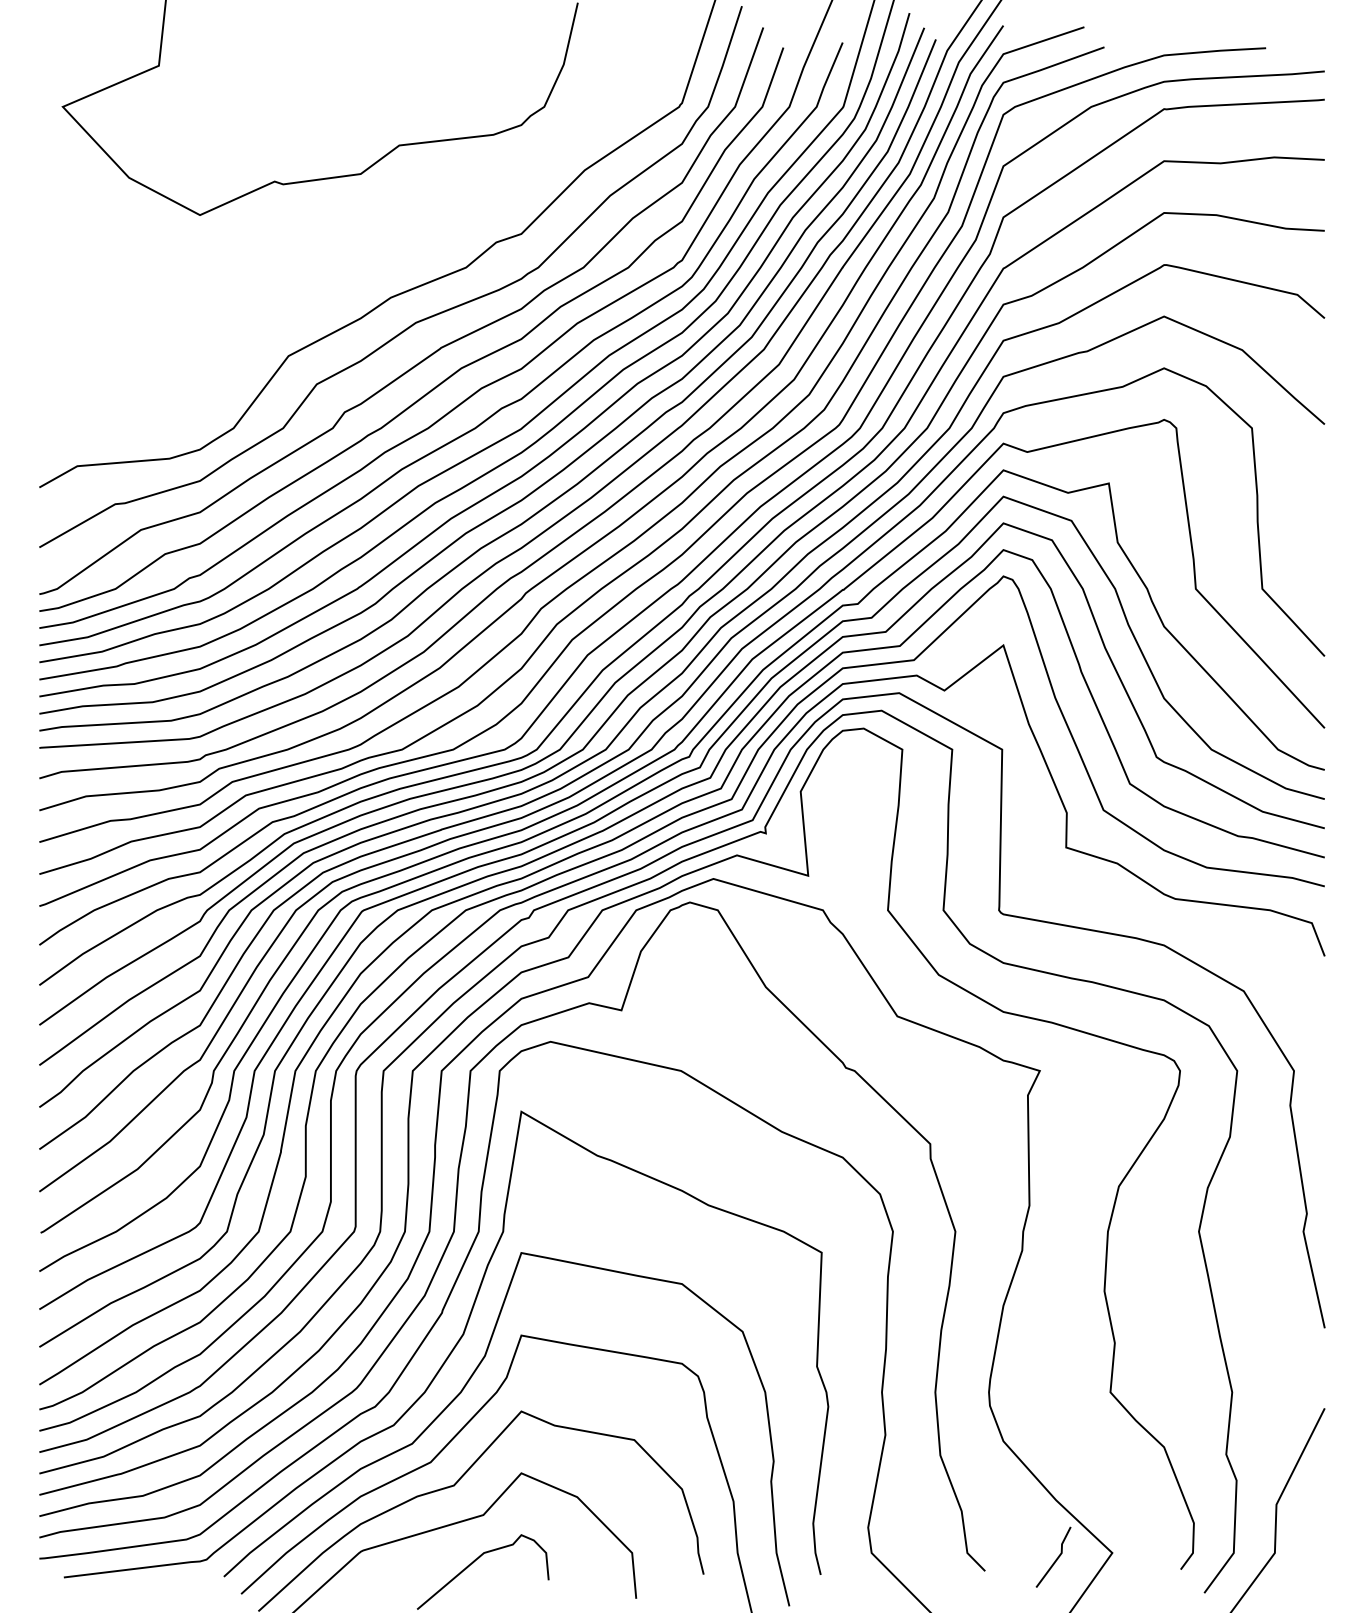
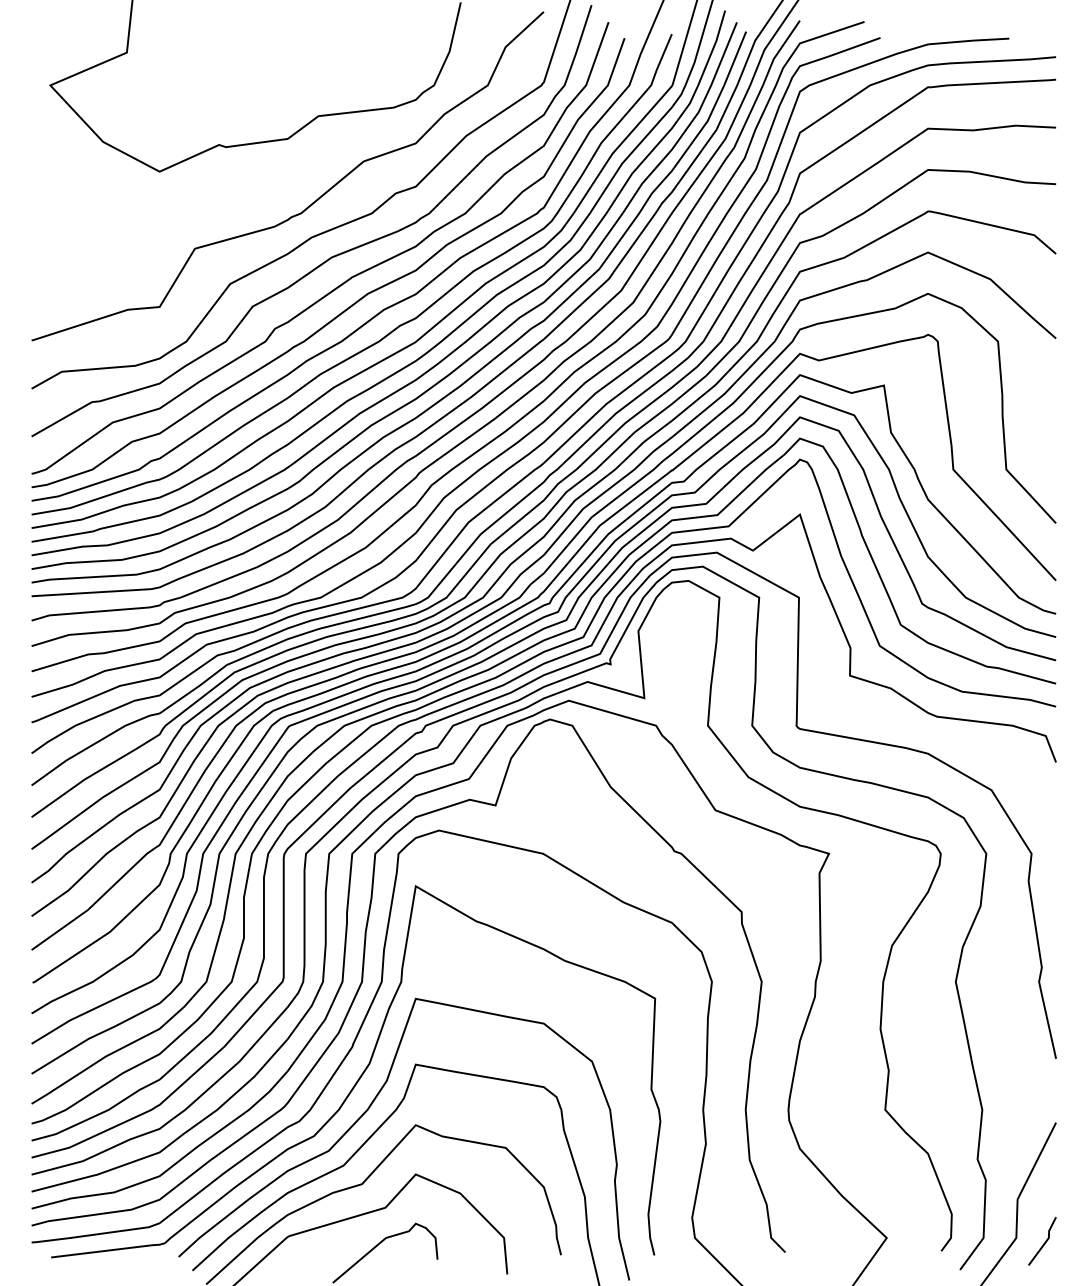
curve: (387, 257) -> (309, 205), added
line: (1056, 1558) -> (1044, 1242), moved

